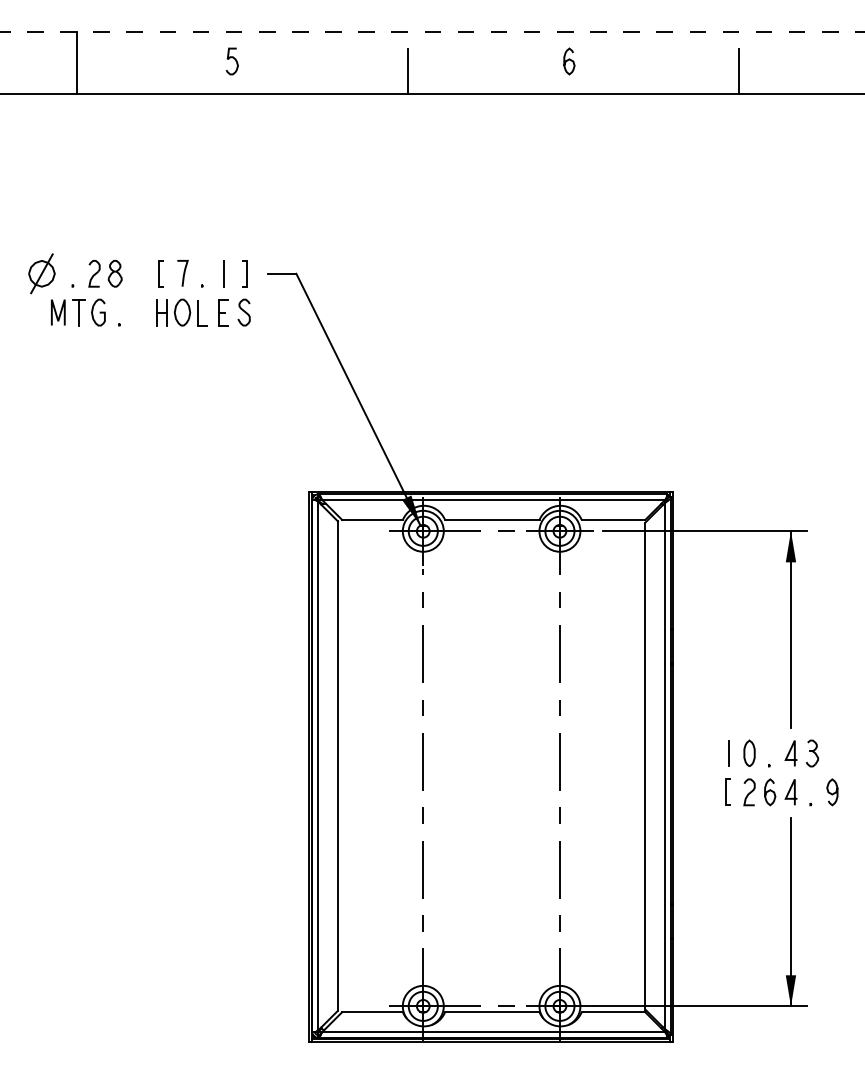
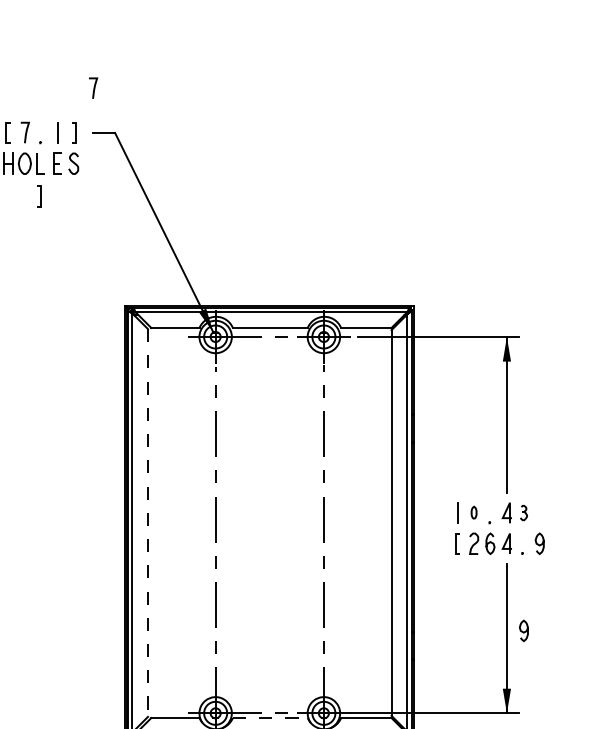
curve: (269, 217) -> (93, 88), added
line: (202, 353) -> (40, 196), added
part: (749, 752) -> (474, 512), size x0.6
part: (812, 753) -> (523, 513), size x0.7
line: (337, 766) -> (147, 523), solid -> dashed
curve: (813, 902) -> (524, 631), added
line: (492, 1012) -> (270, 718), solid -> dashed

